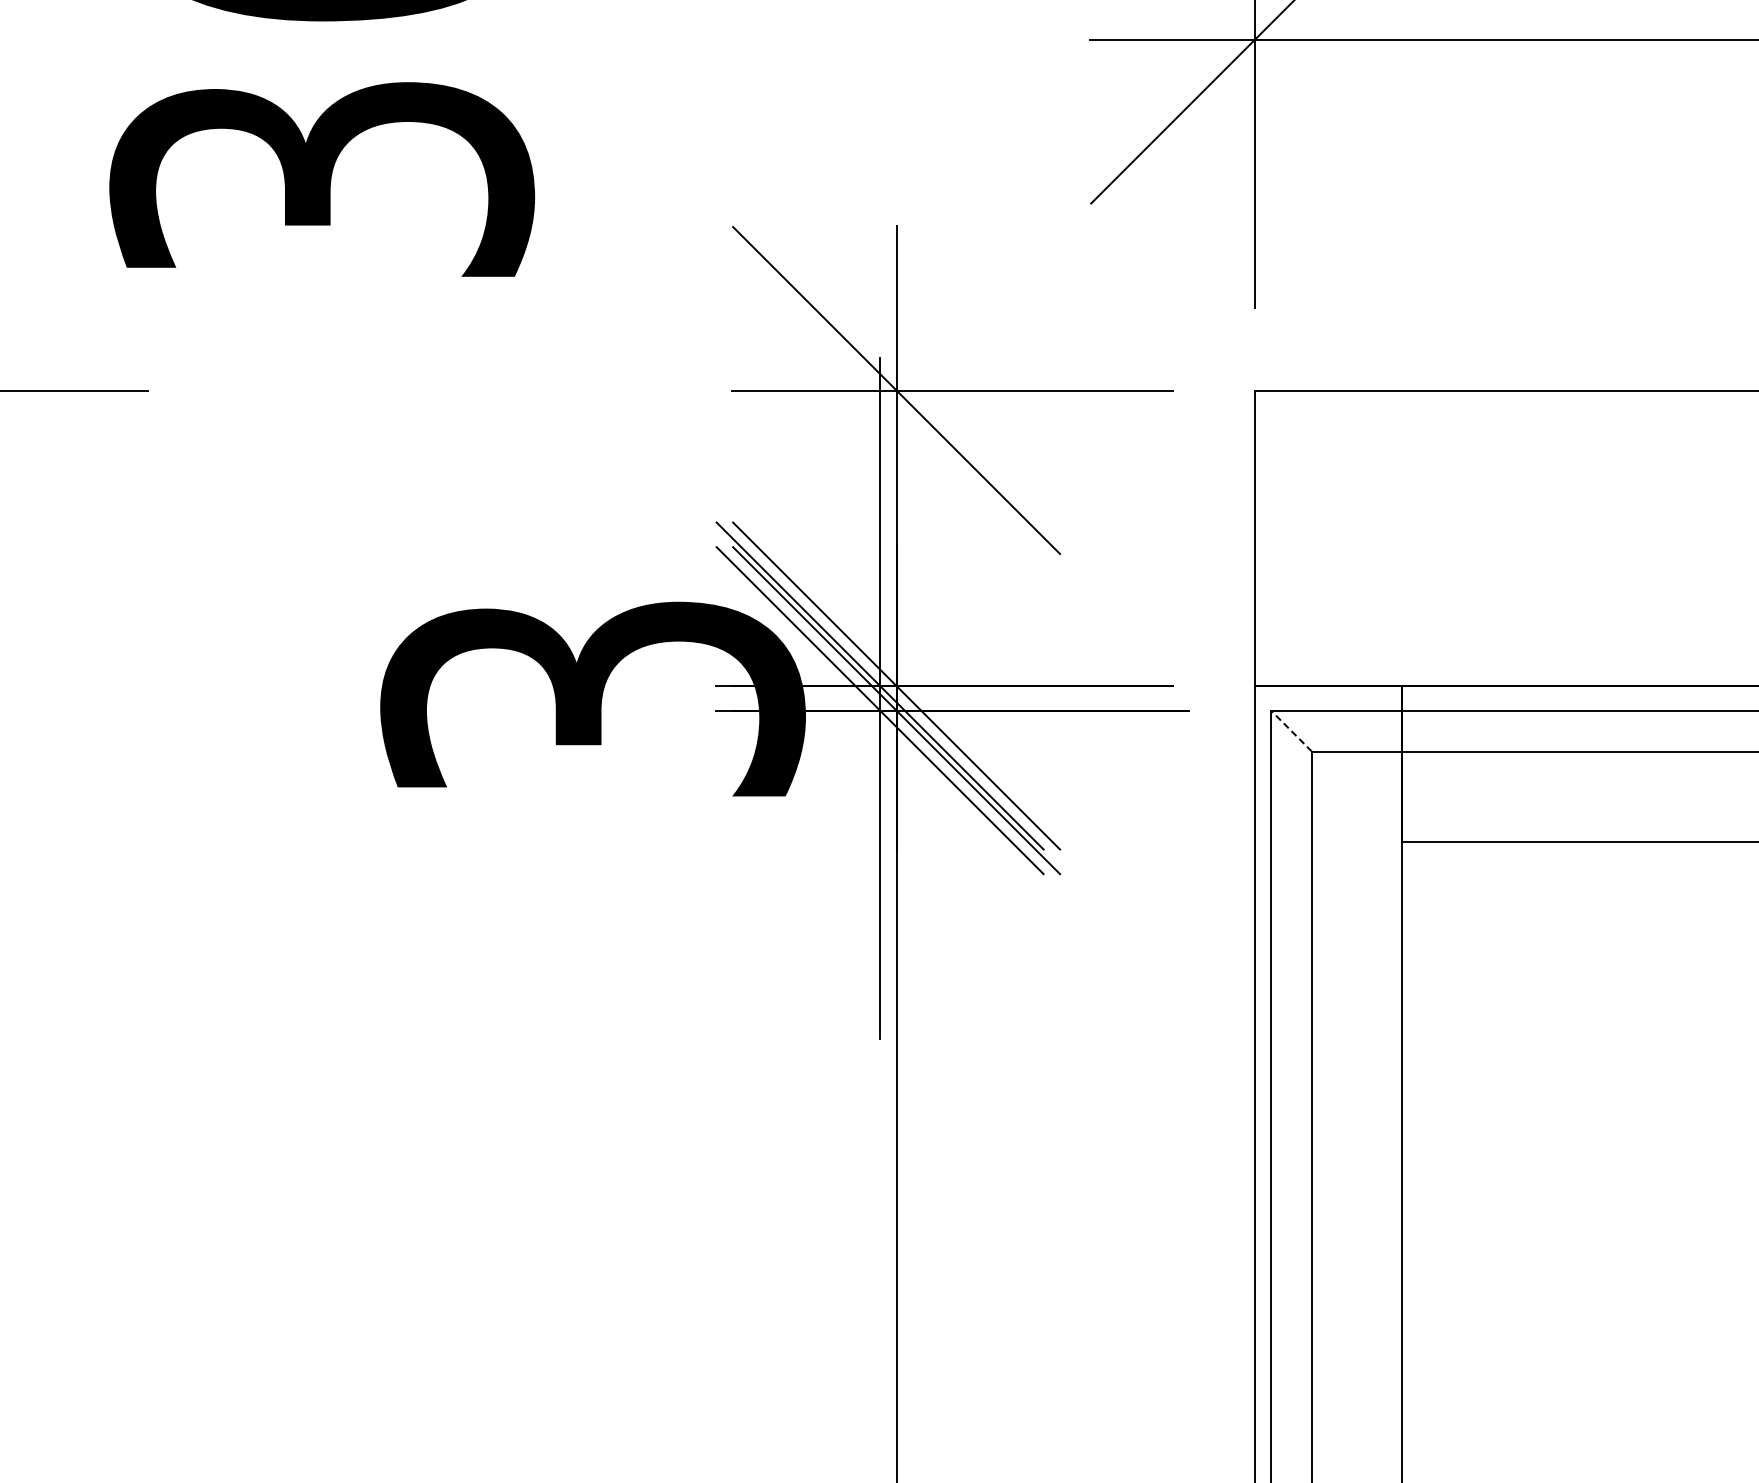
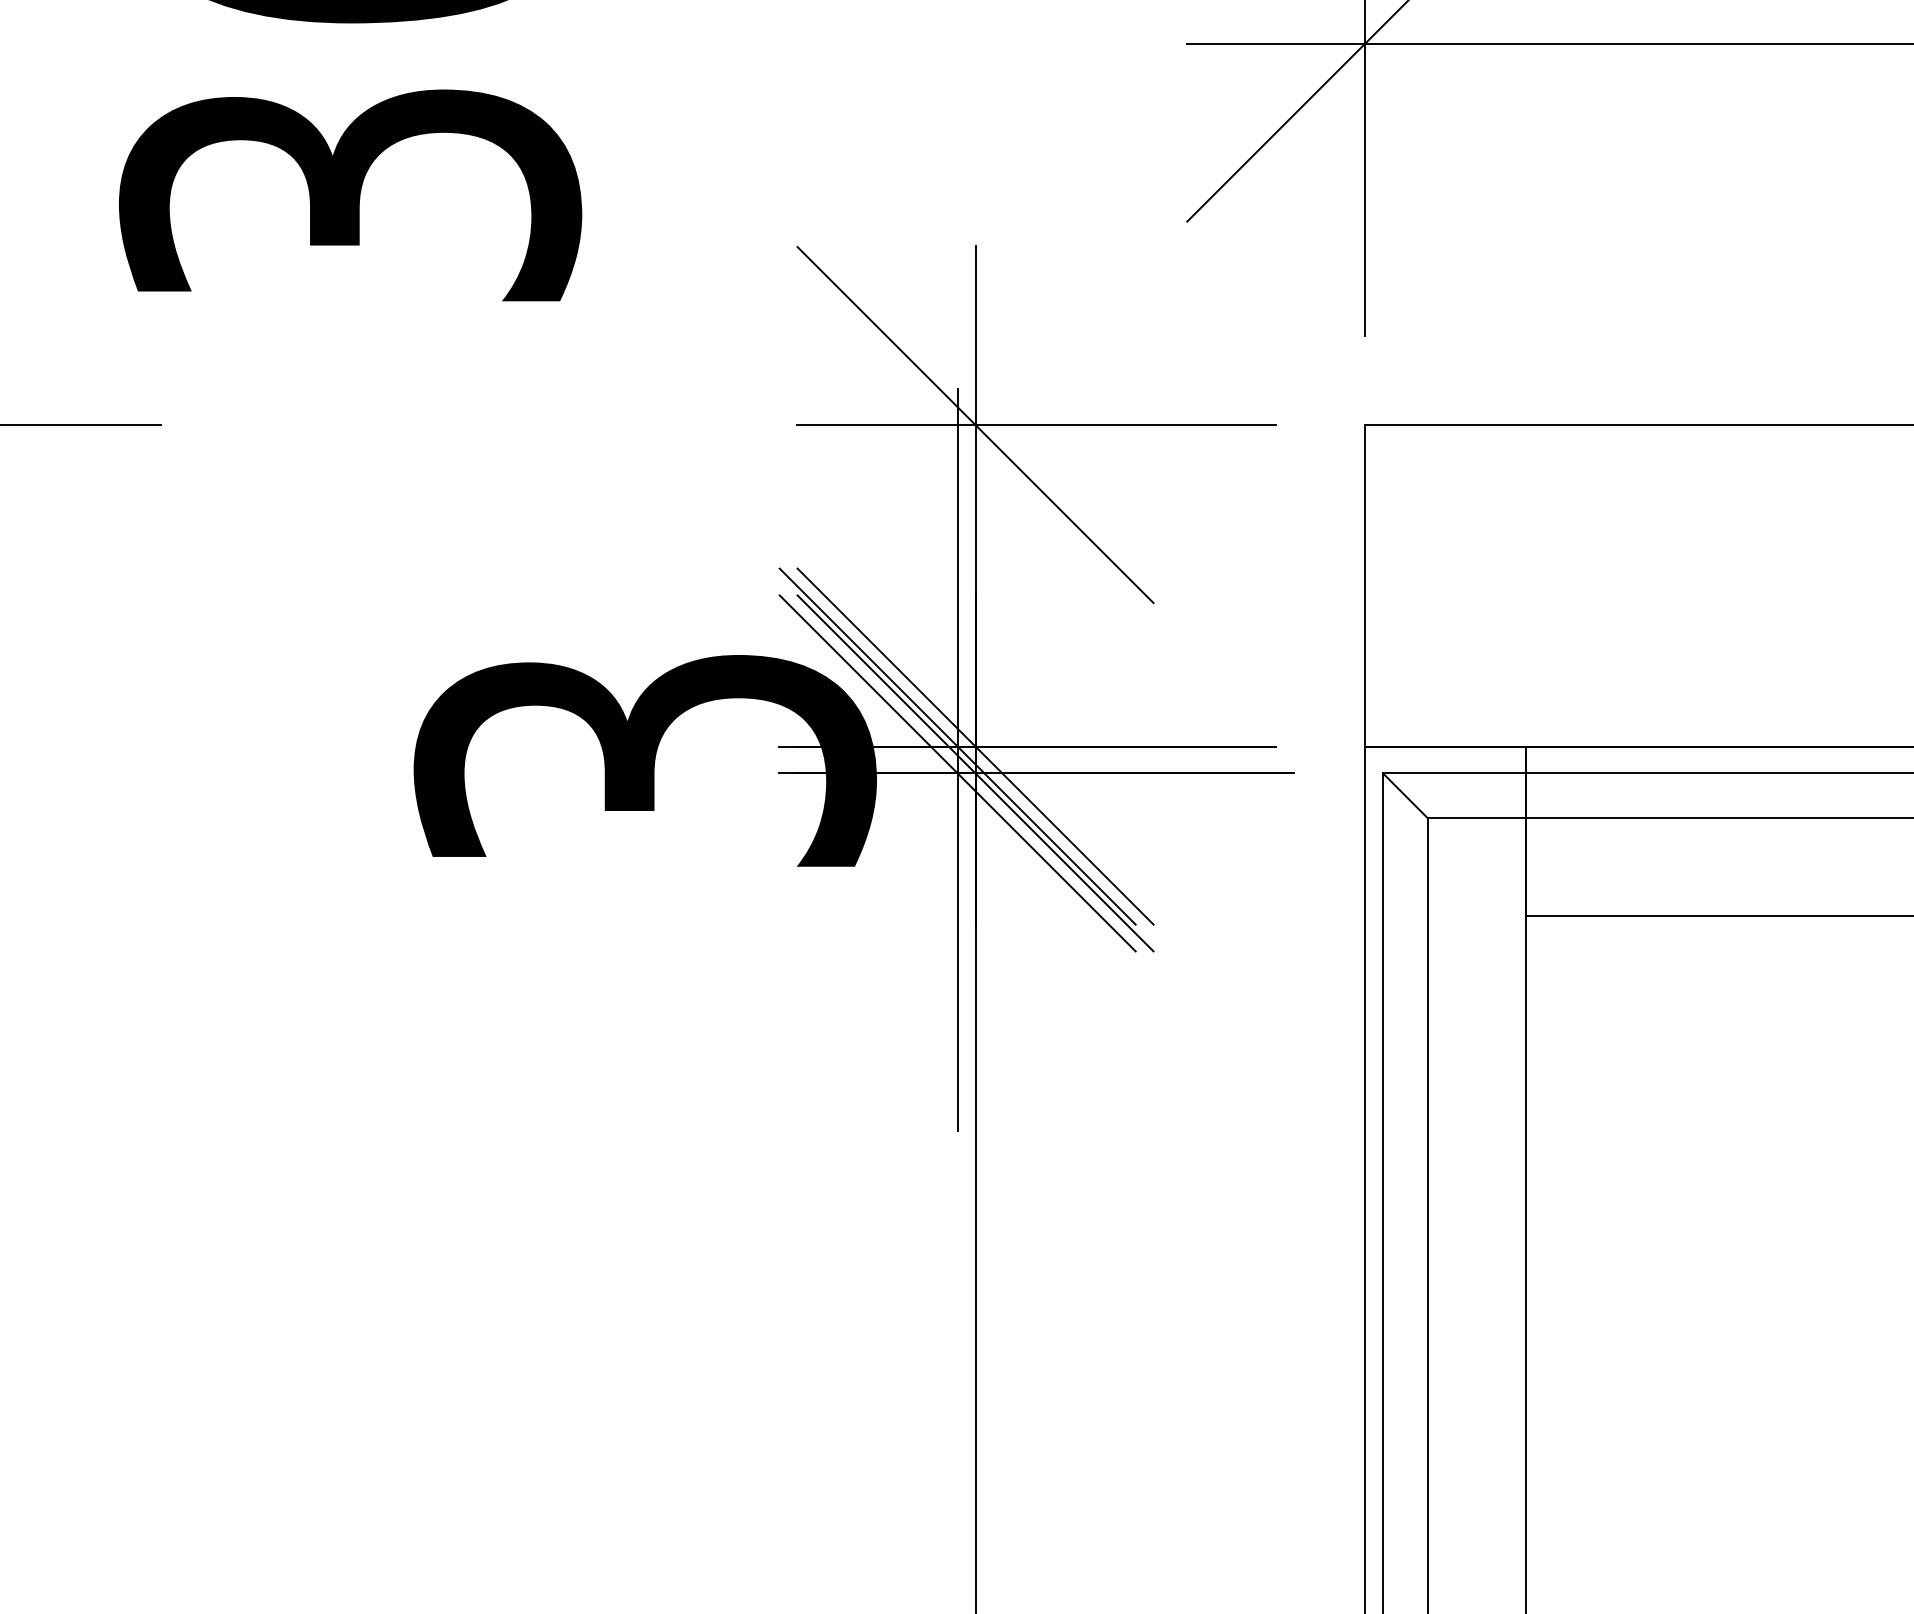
line: (1291, 731) -> (1405, 796), dashed -> solid

